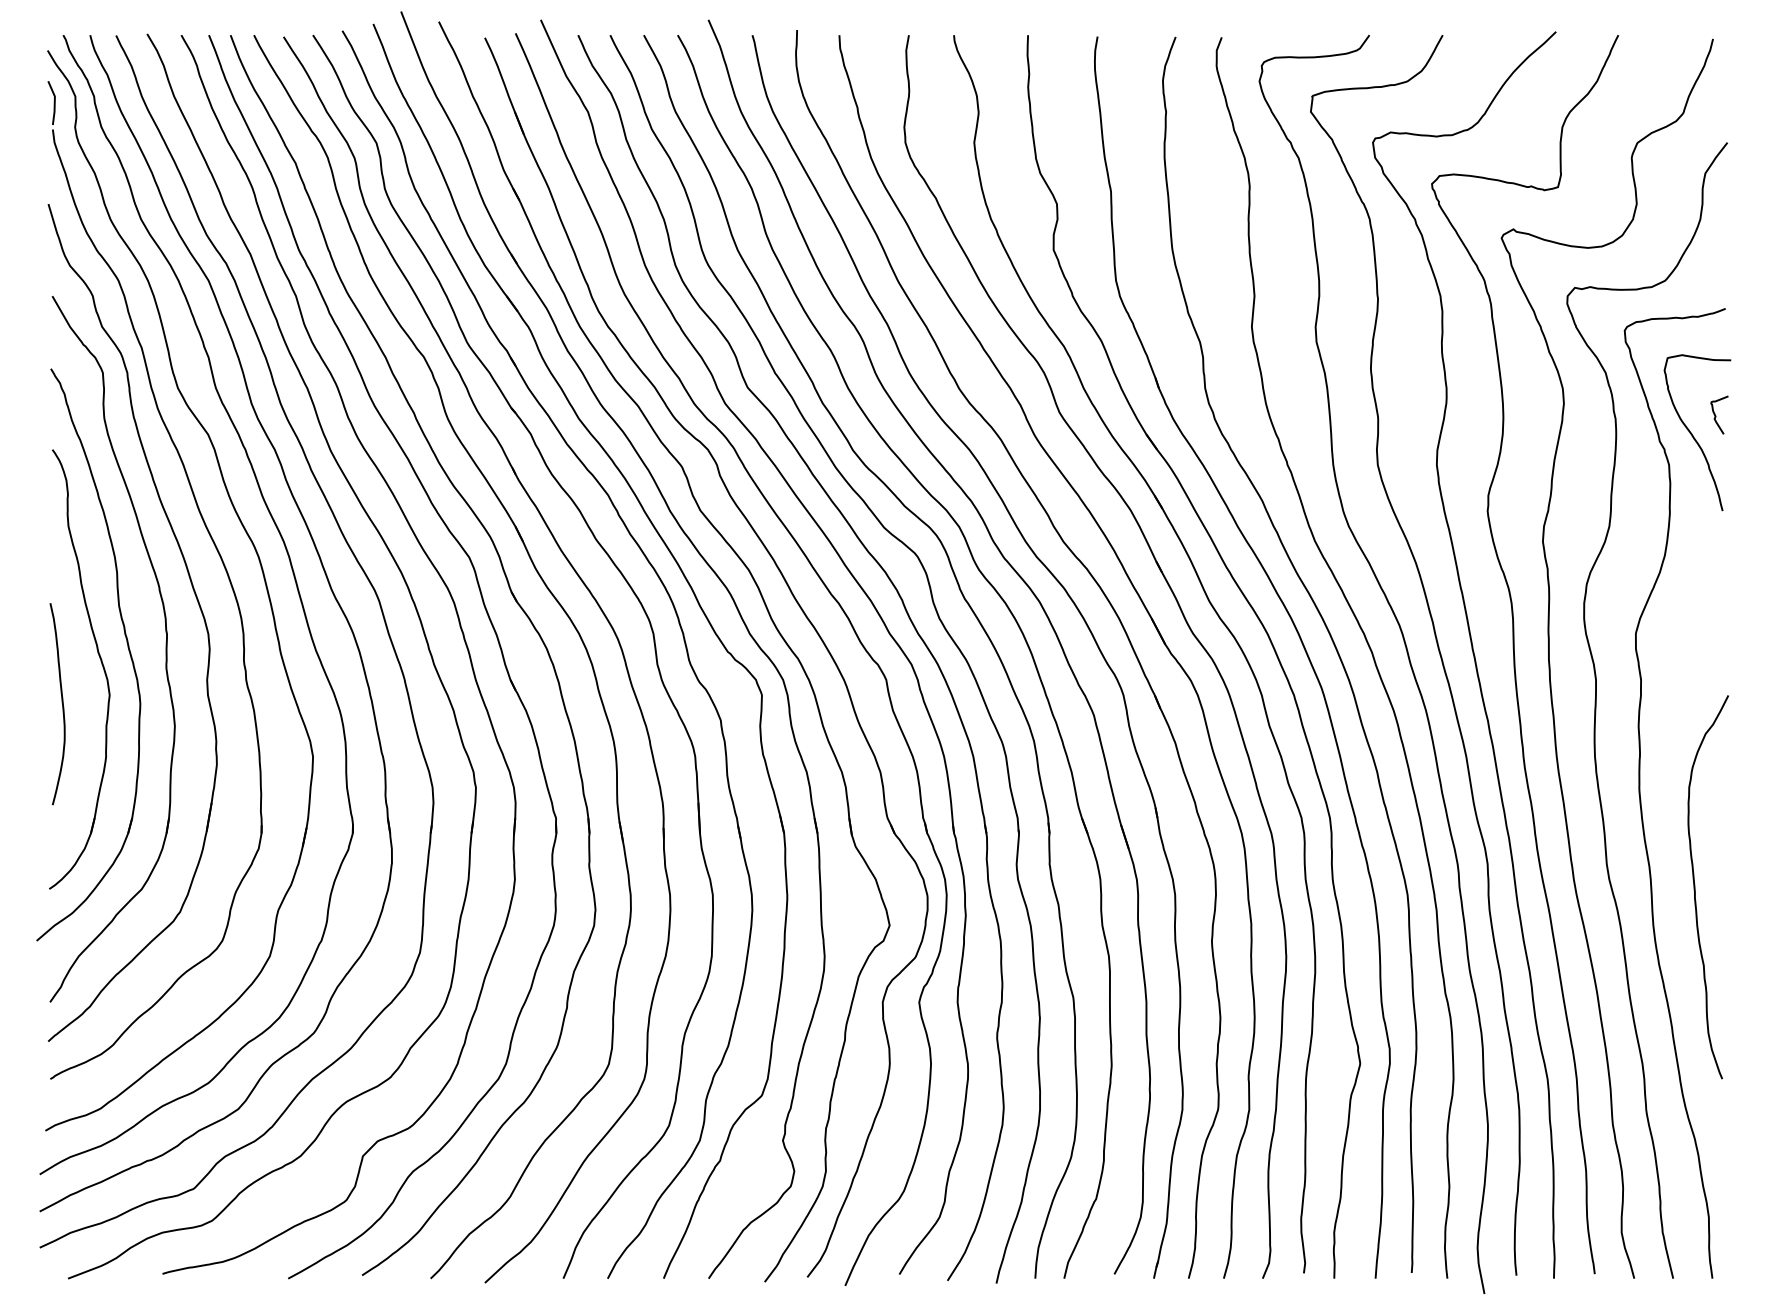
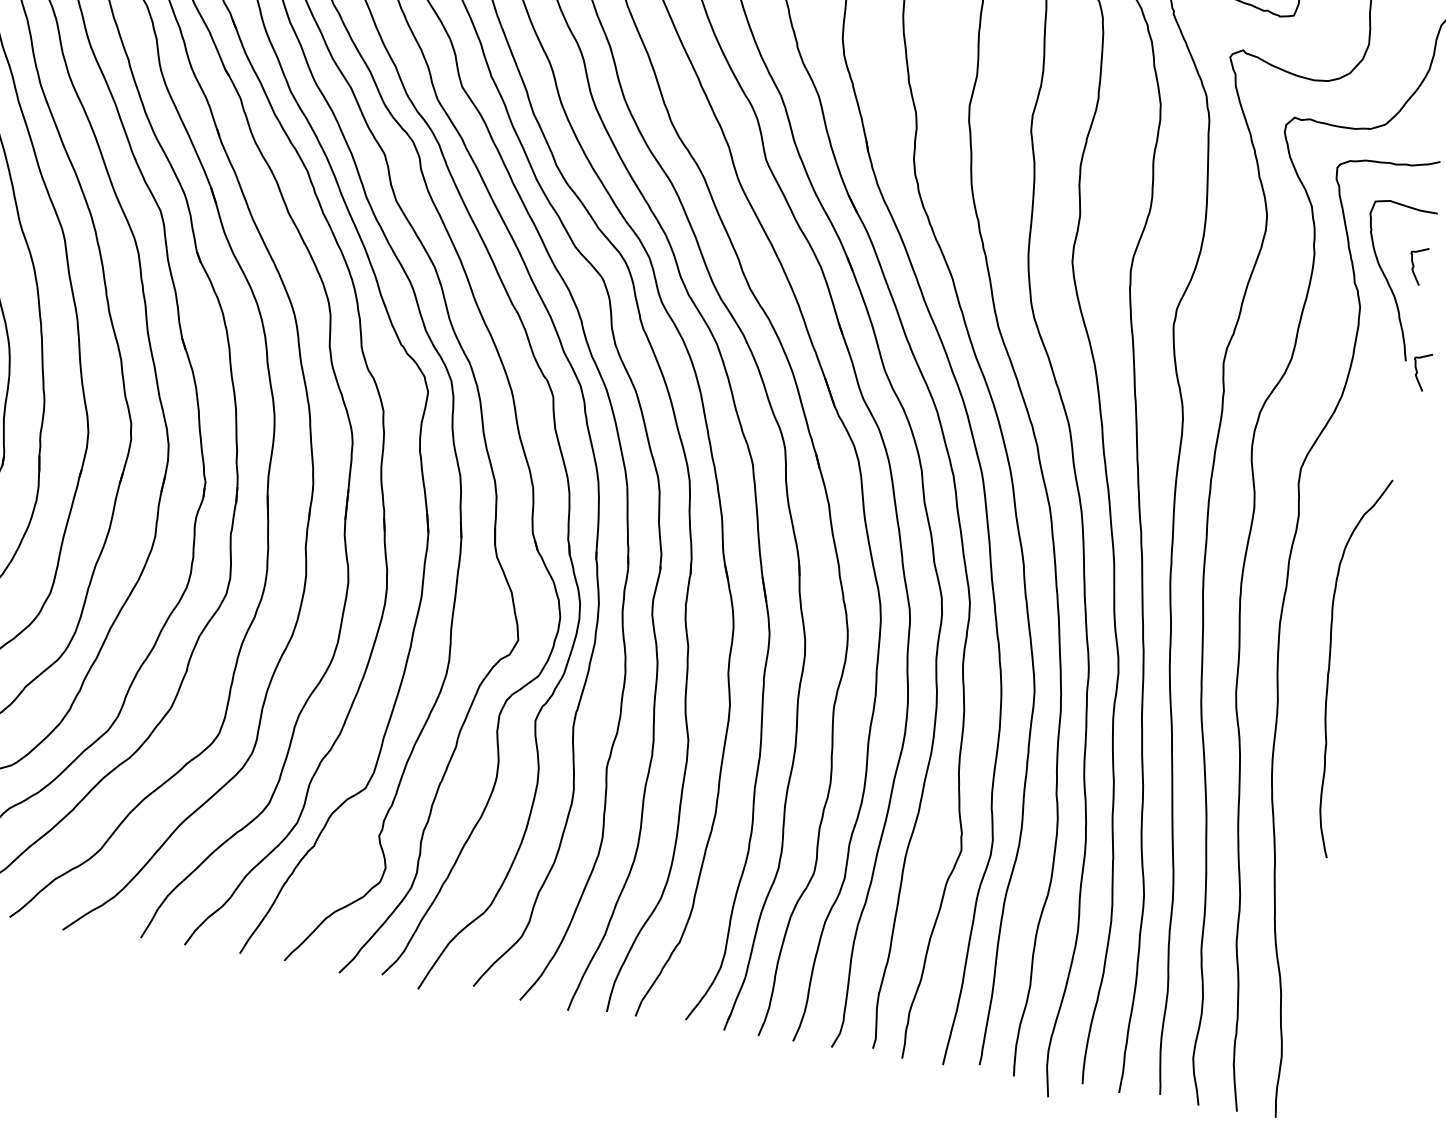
curve: (1736, 519) -> (1418, 371), added
curve: (1695, 887) -> (1330, 664), moved

